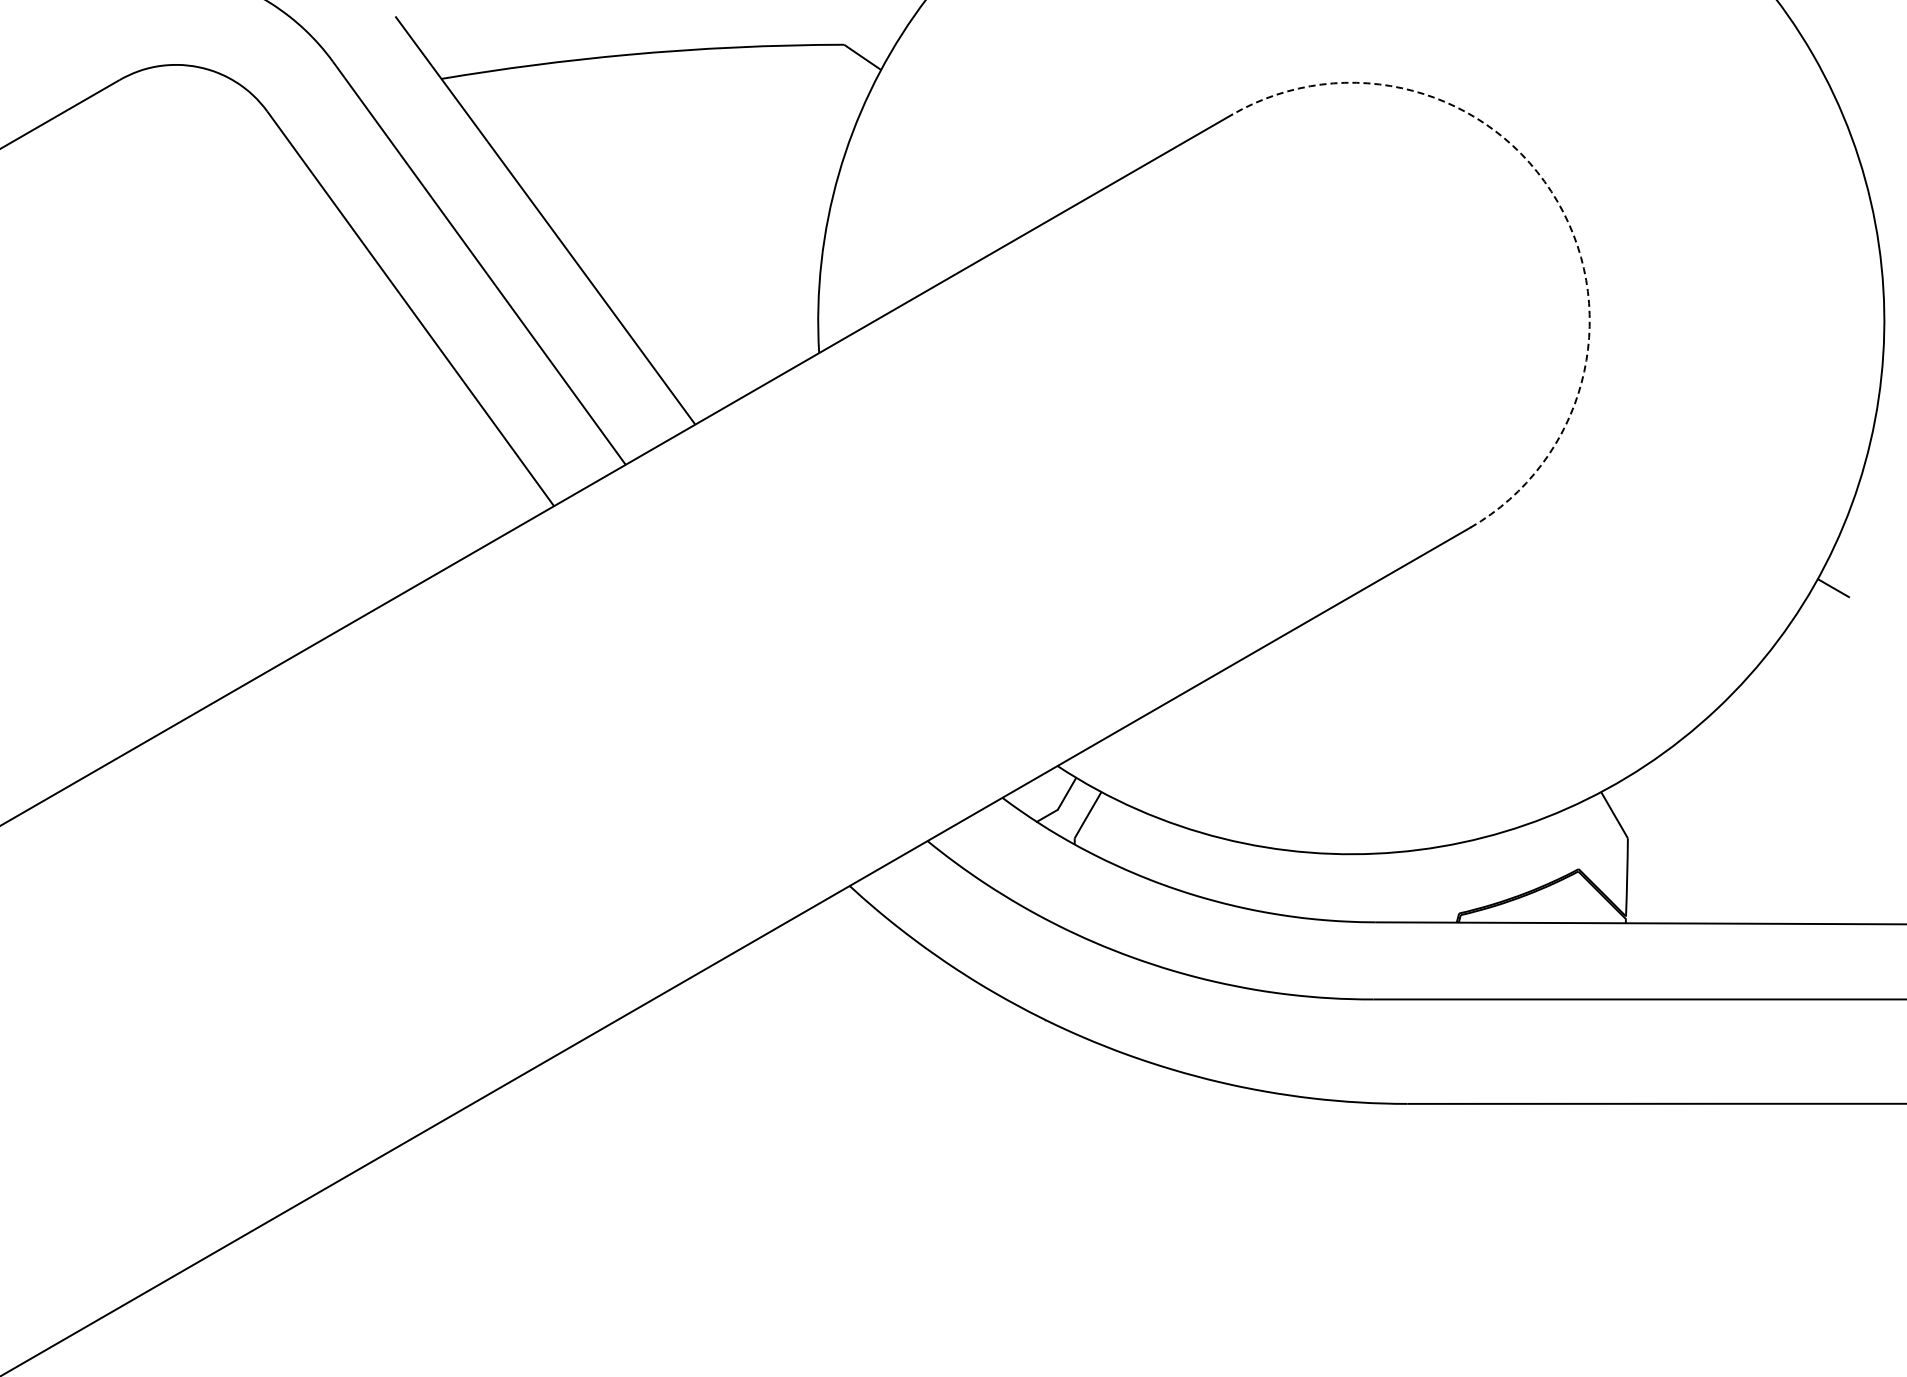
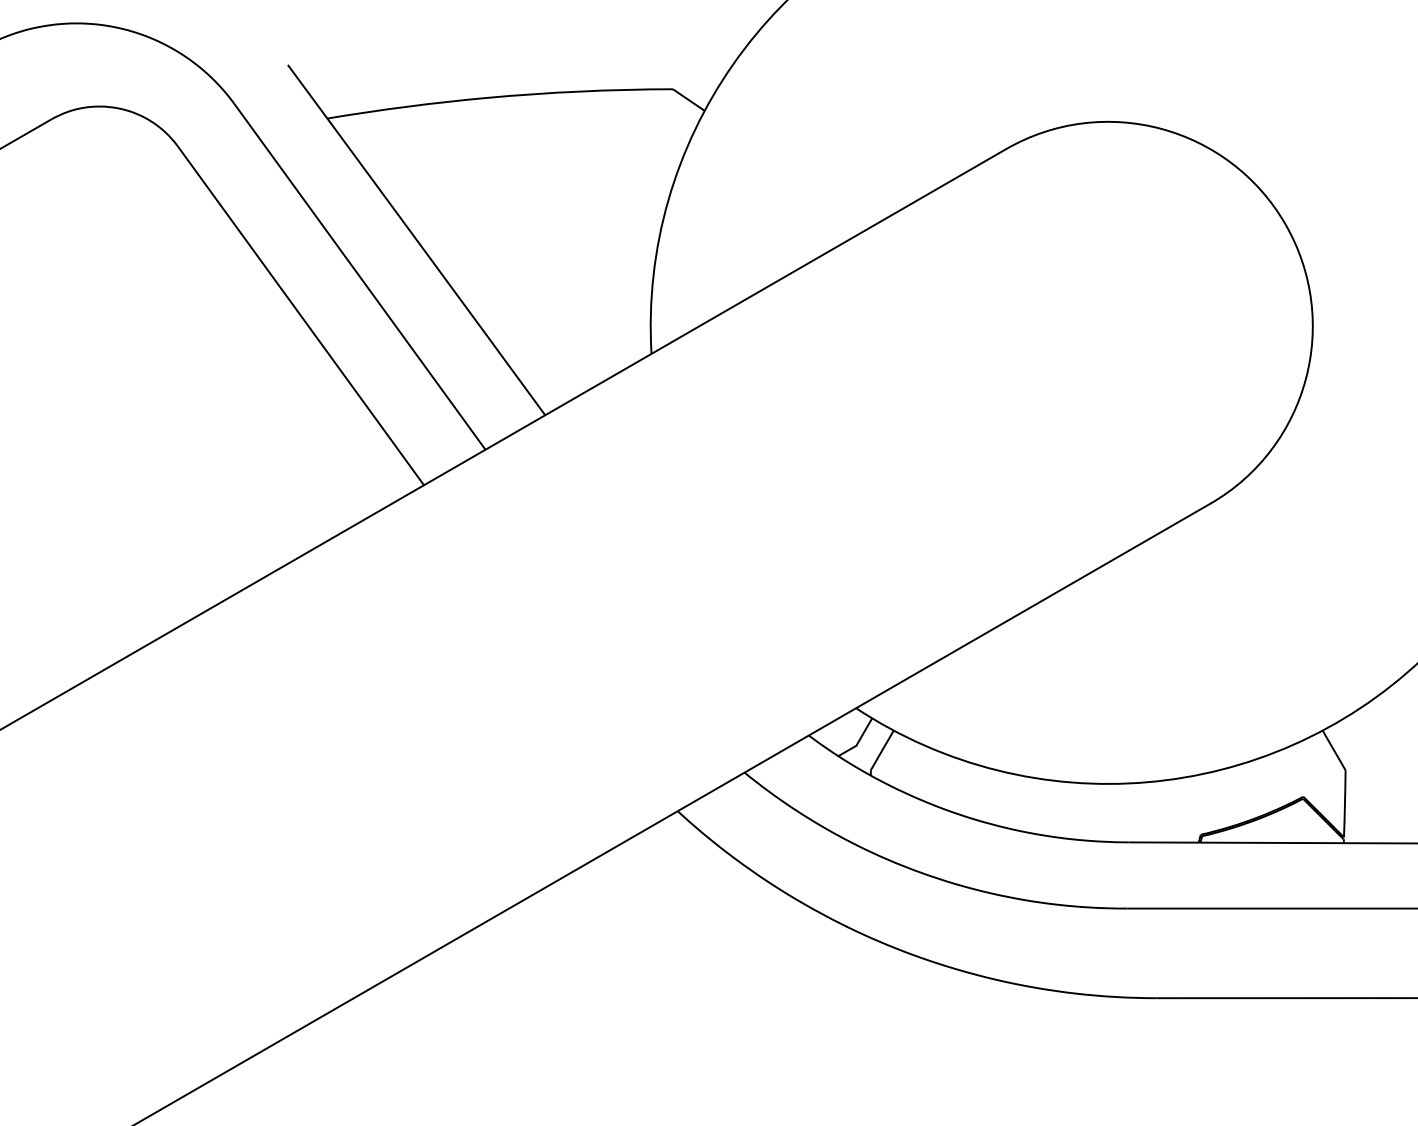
arc: (1557, 201) -> (1285, 223), dashed -> solid

